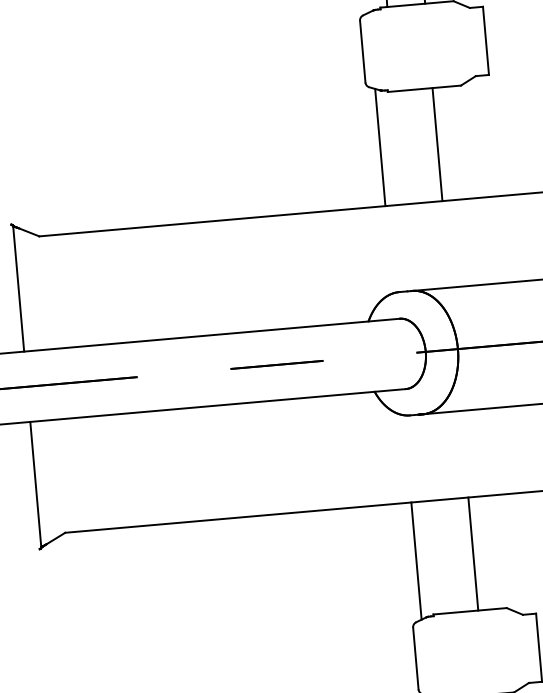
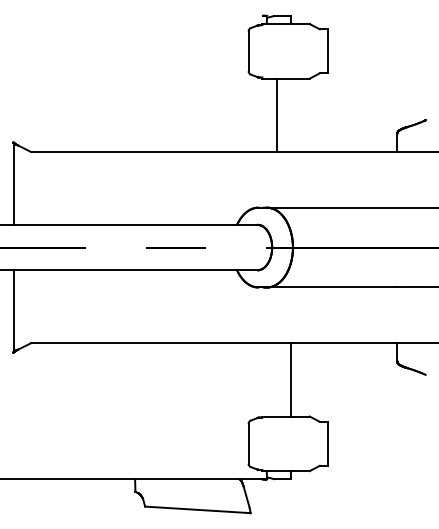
line: (437, 143) -> (277, 114), moved
line: (380, 146) -> (254, 113), removed
line: (416, 561) -> (254, 381), removed

